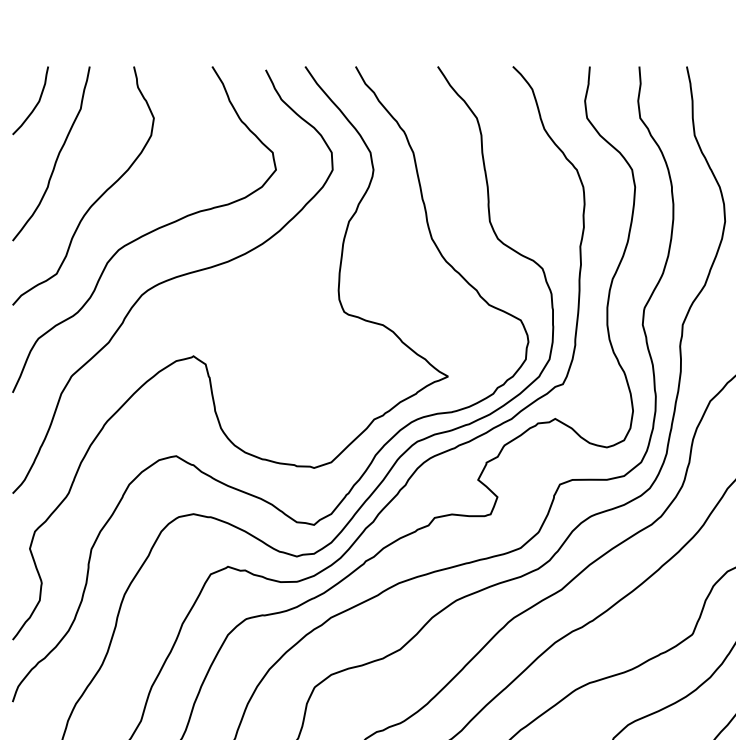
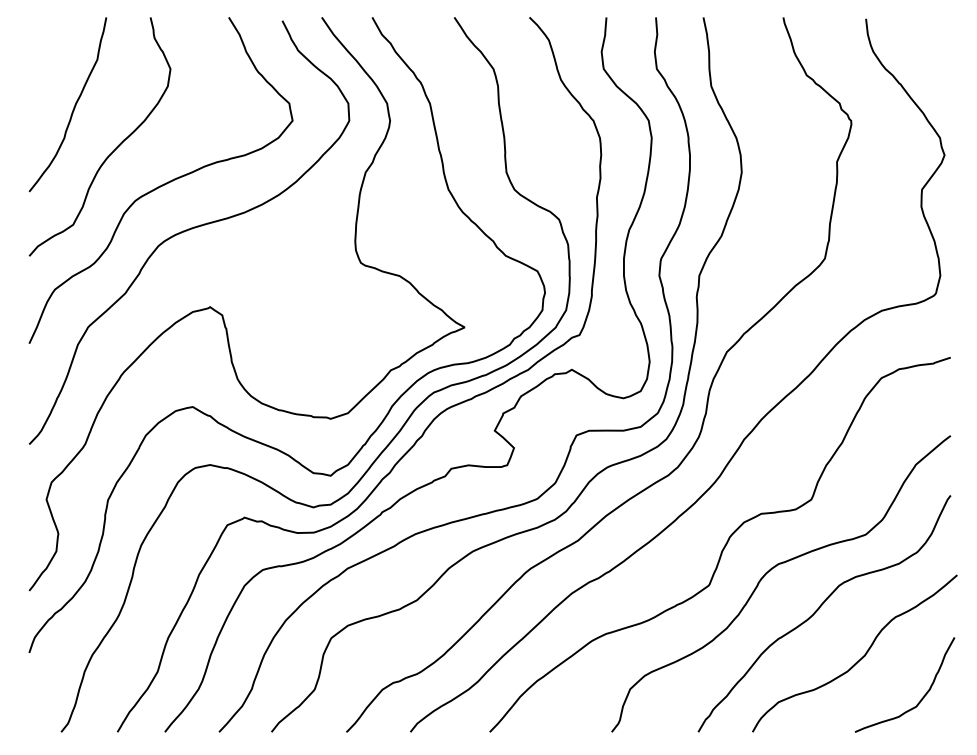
curve: (36, 102) -> (53, 53), removed

